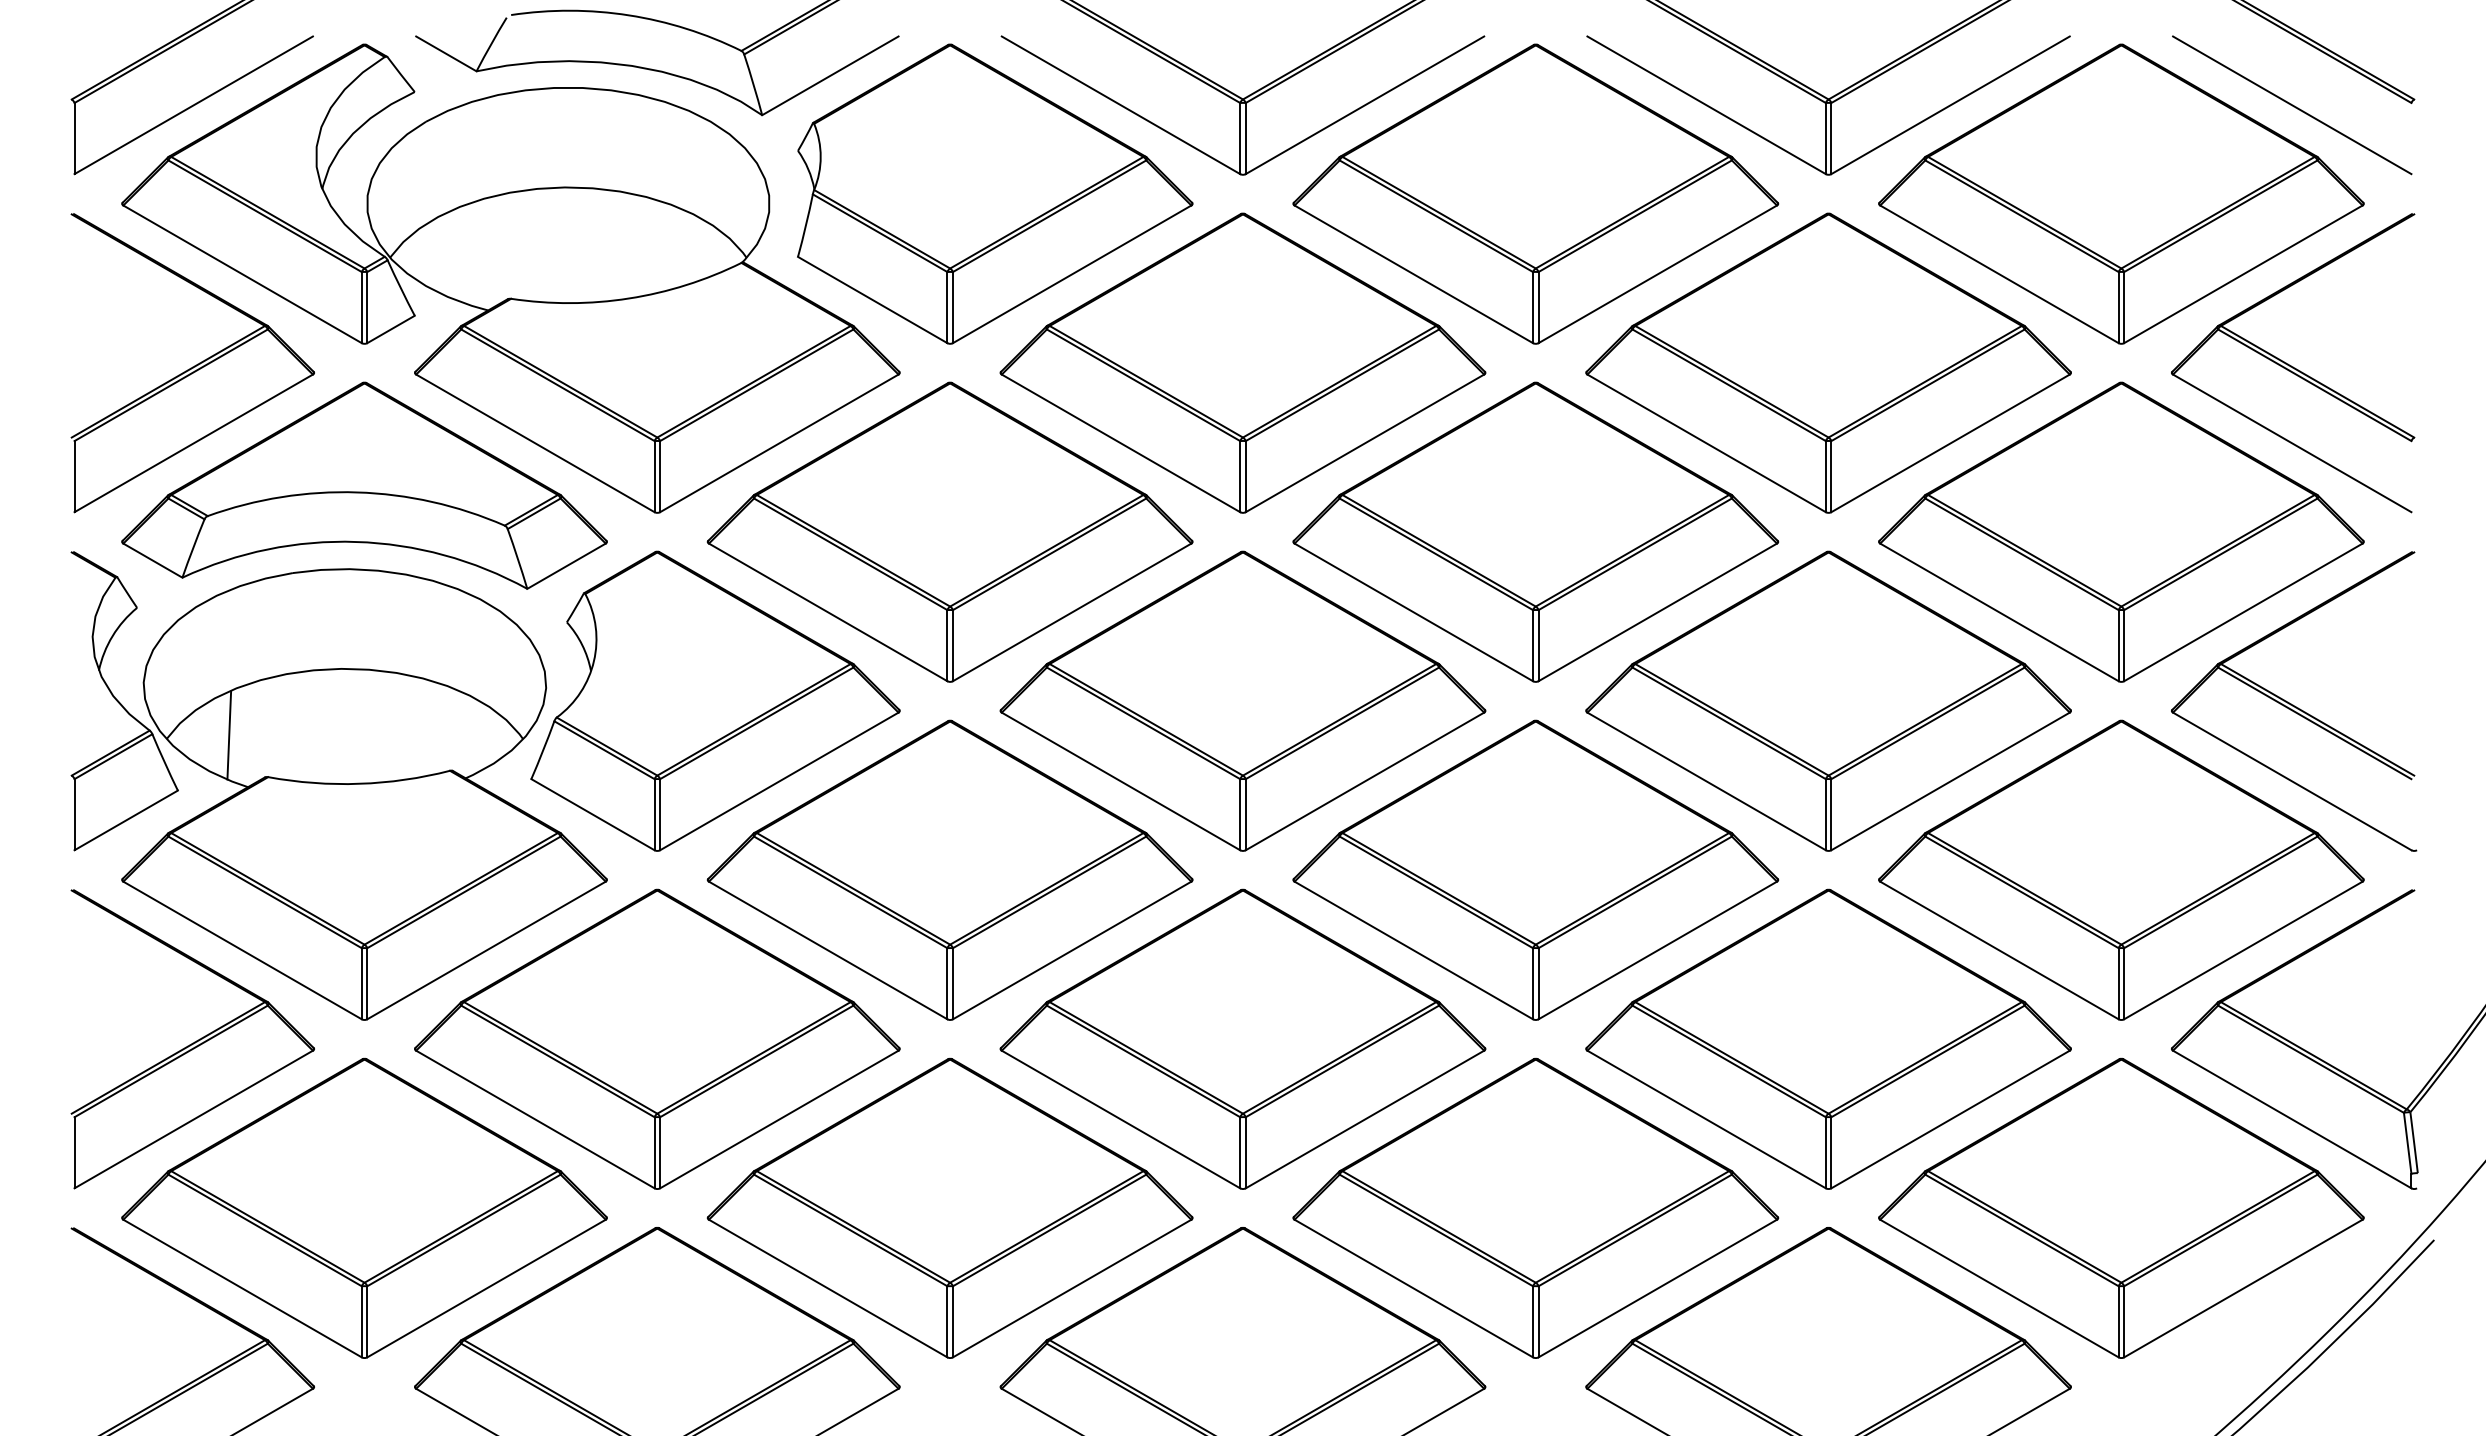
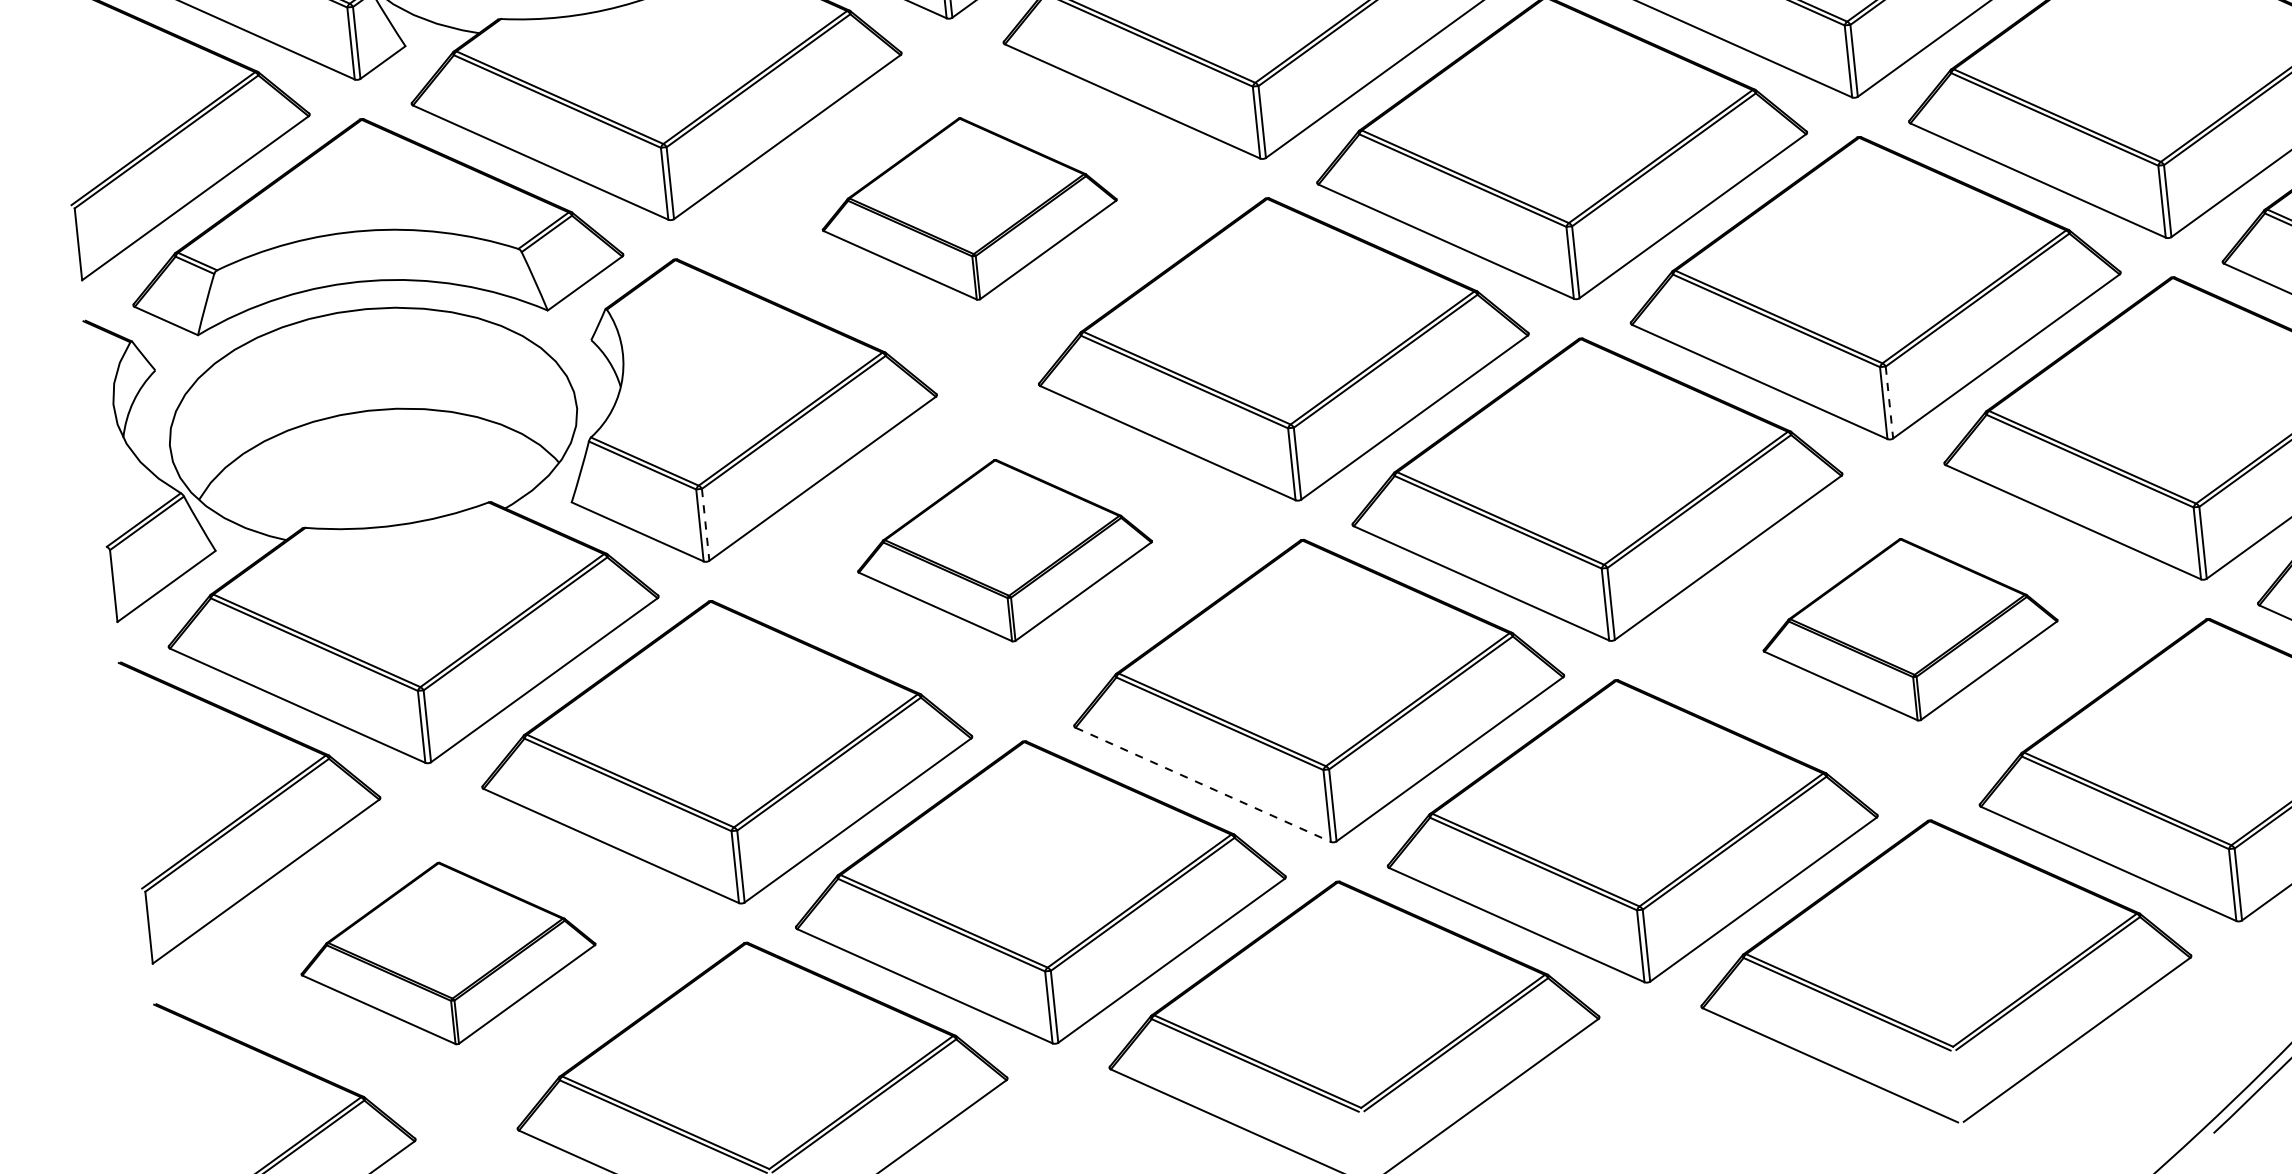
part: (949, 531) -> (968, 208), size x0.6
line: (229, 735) -> (262, 489), removed
line: (660, 814) -> (705, 524), solid -> dashed
line: (1831, 814) -> (1889, 402), solid -> dashed
part: (949, 869) -> (1003, 550), size x0.6
part: (1828, 1038) -> (1909, 629), size x0.6
line: (1120, 1119) -> (1202, 784), solid -> dashed
part: (364, 1207) -> (447, 952), size x0.6

